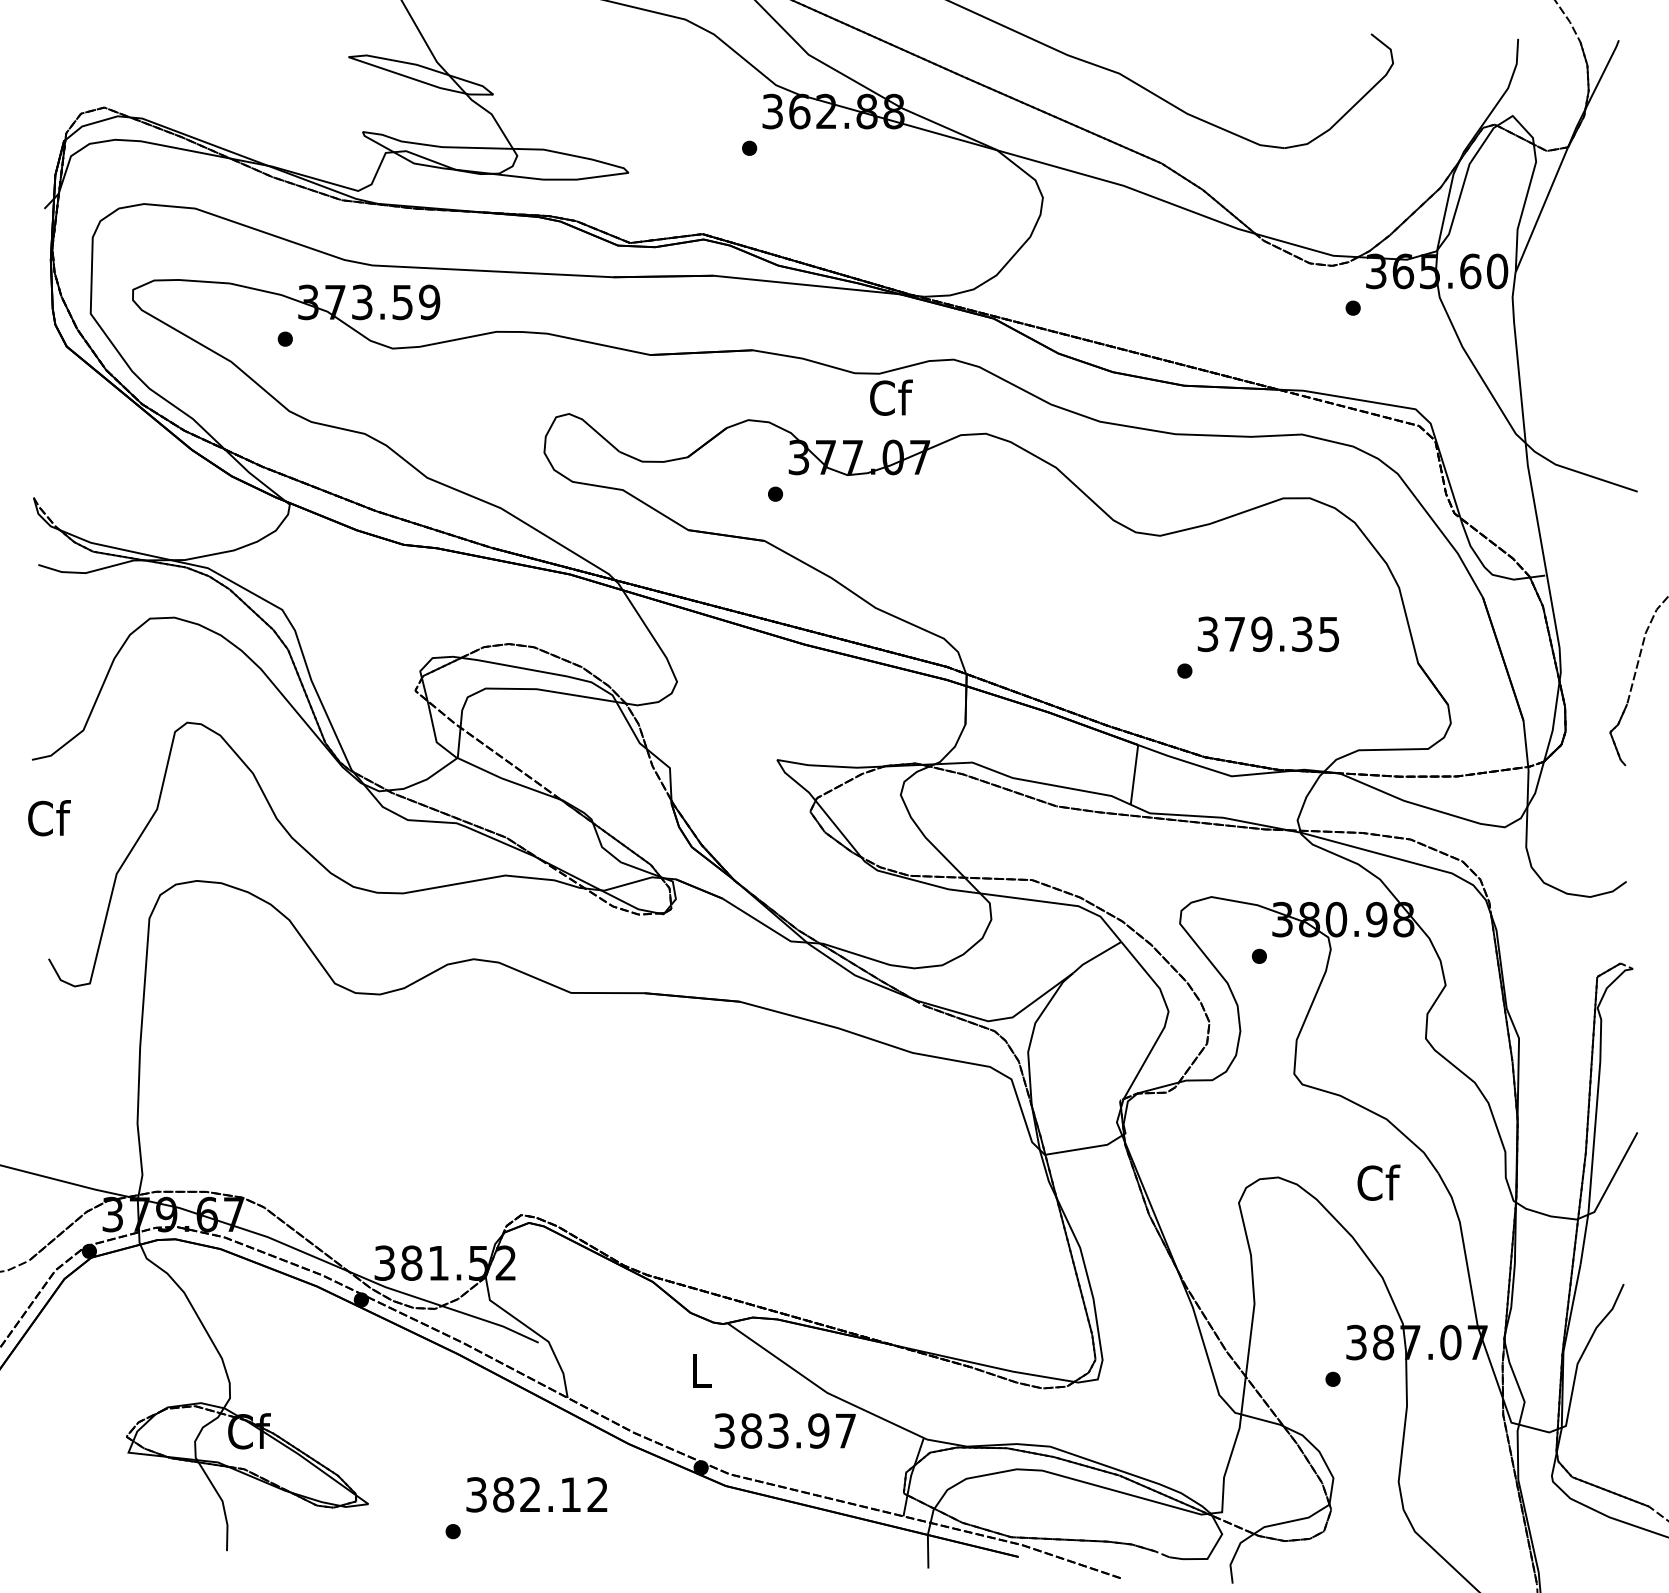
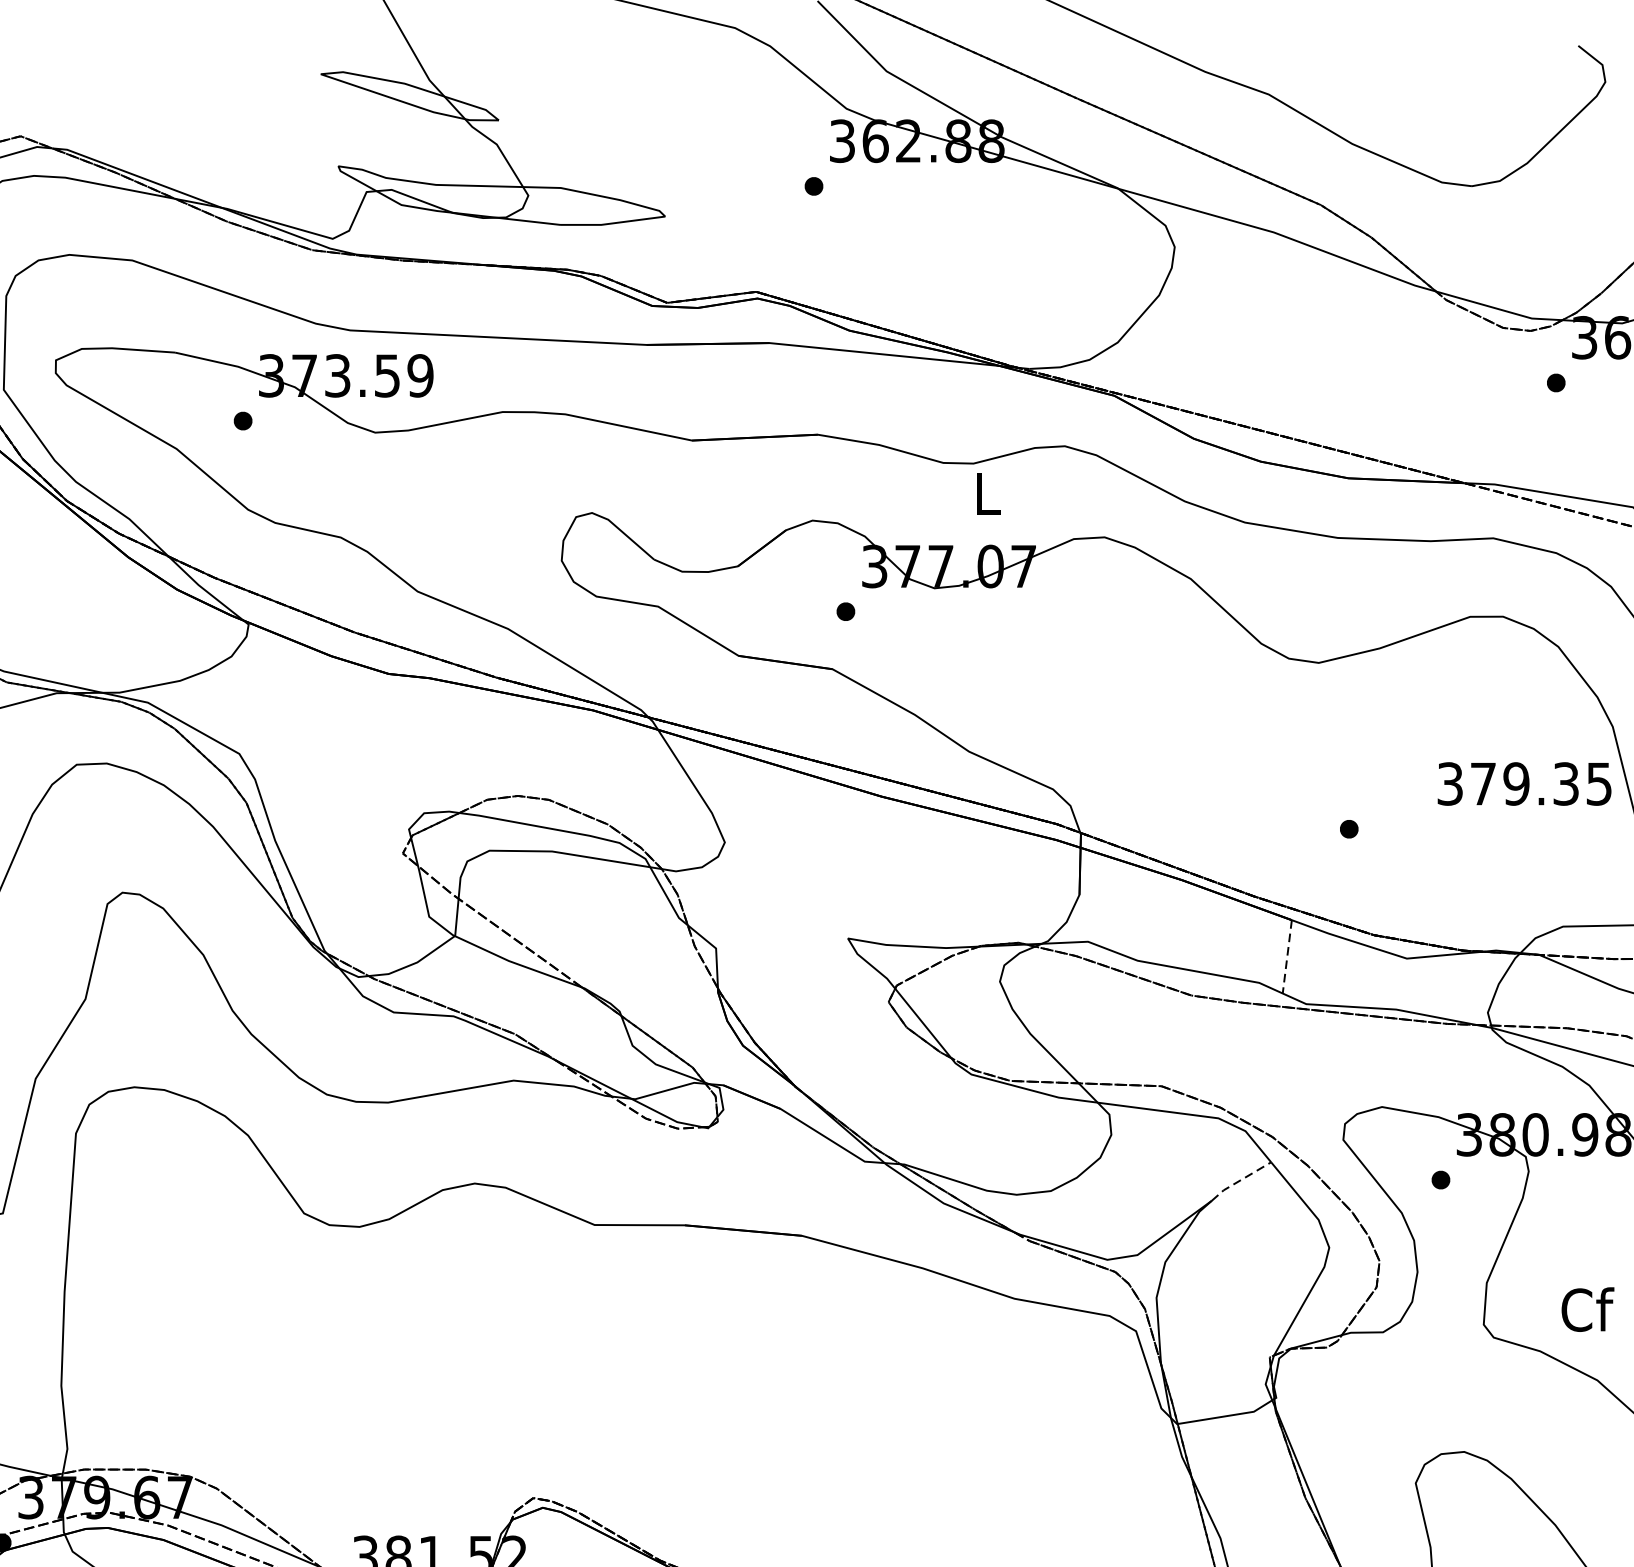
text: (891, 397) -> (988, 492), Cf -> L
text: (1267, 634) -> (1523, 784), moved
line: (1134, 775) -> (1287, 957), solid -> dashed
line: (1096, 956) -> (1240, 1180), solid -> dashed
text: (1378, 1182) -> (1587, 1309), moved

